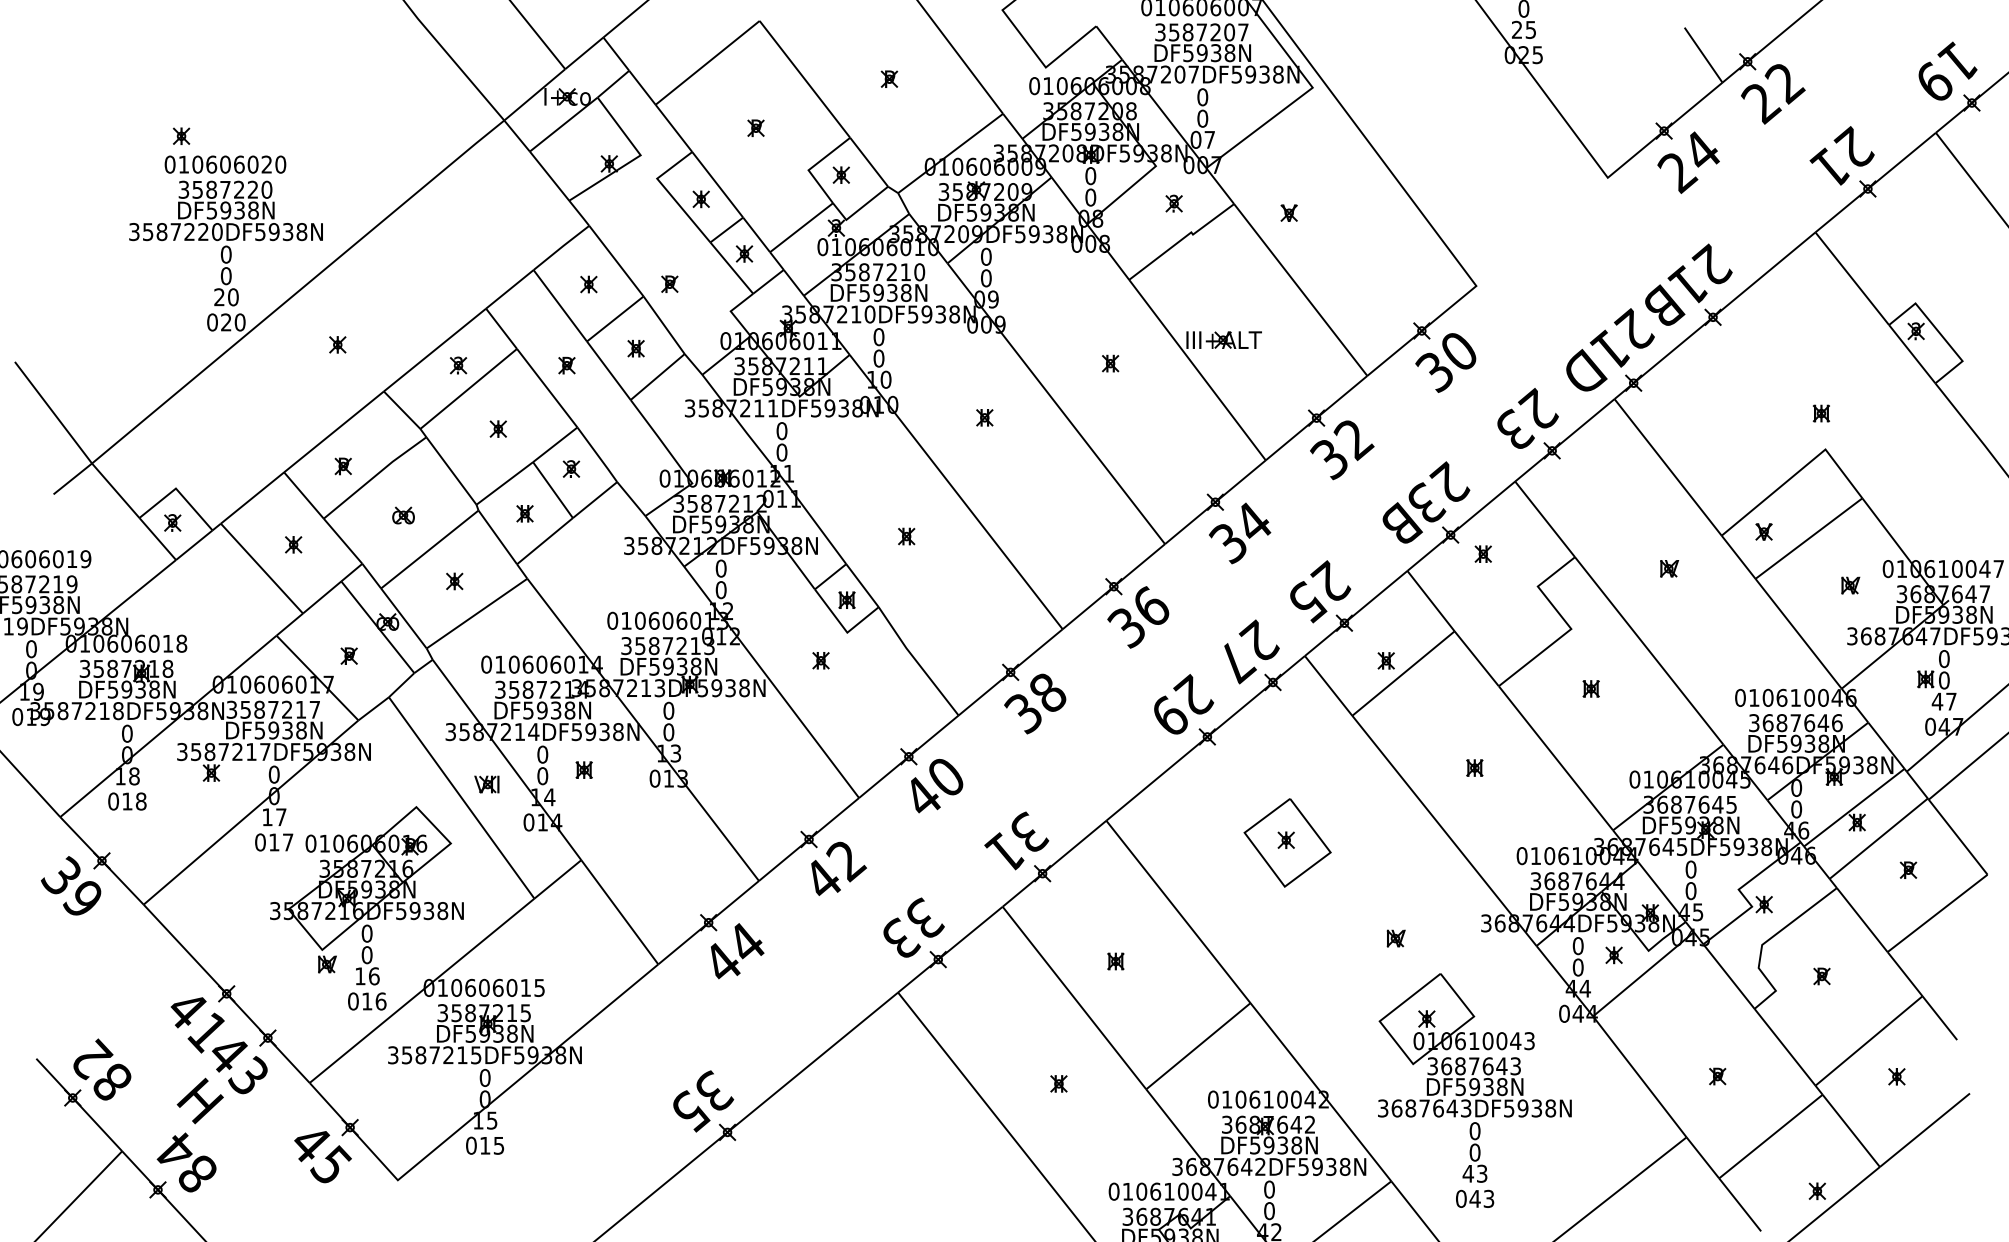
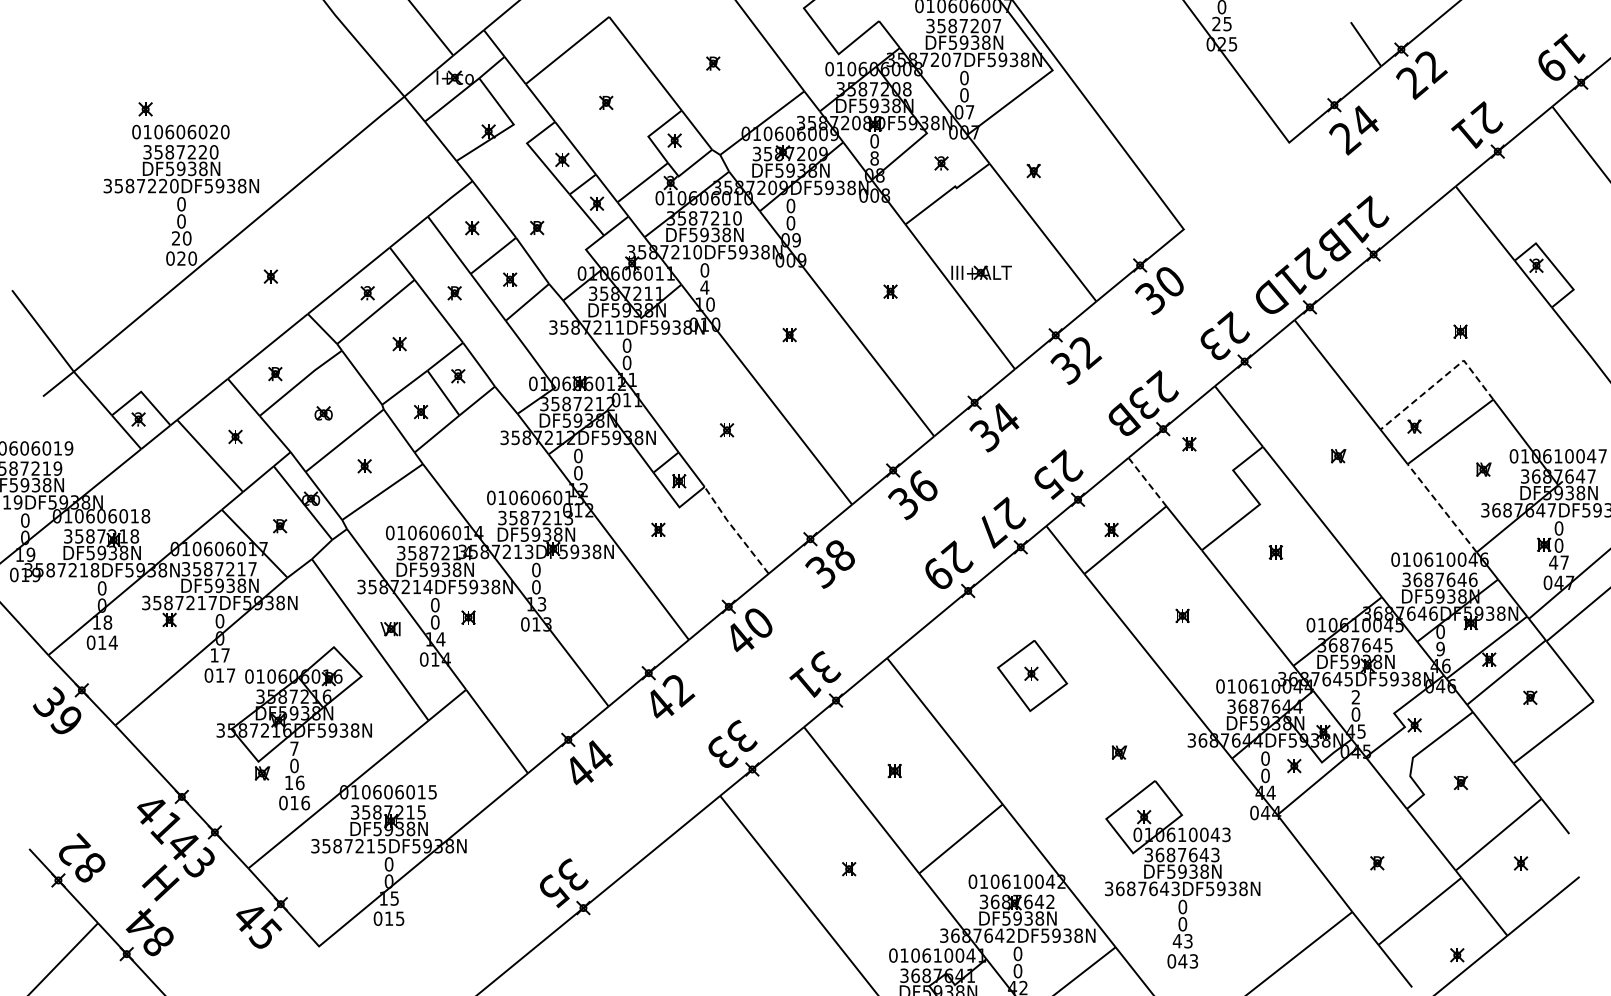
text: (1090, 197) -> (874, 158), 0 -> 8
text: (878, 358) -> (704, 287), 0 -> 4
line: (1797, 471) -> (1441, 378), solid -> dashed
line: (1431, 601) -> (1147, 482), solid -> dashed
line: (1798, 634) -> (1442, 508), solid -> dashed
line: (917, 661) -> (735, 530), solid -> dashed
text: (140, 801) -> (112, 642), 018 -> 014
text: (1796, 809) -> (1440, 649), 0 -> 9
text: (1690, 869) -> (1355, 697), 0 -> 2
text: (367, 933) -> (294, 748), 0 -> 7

